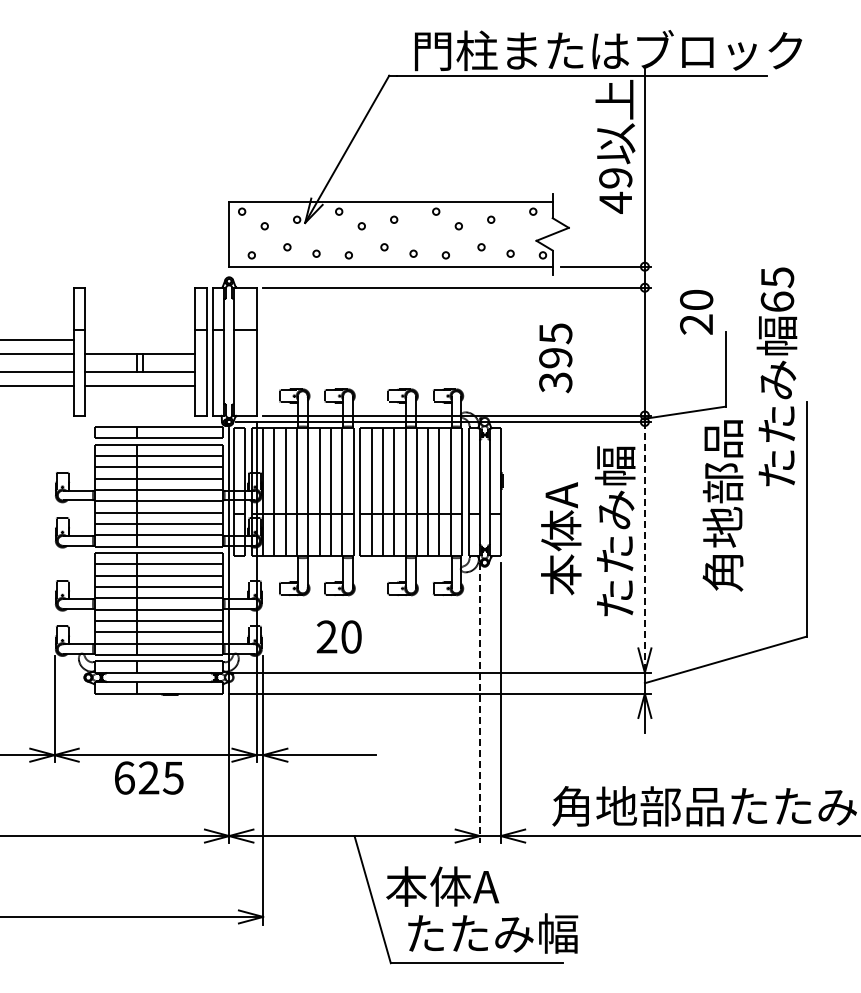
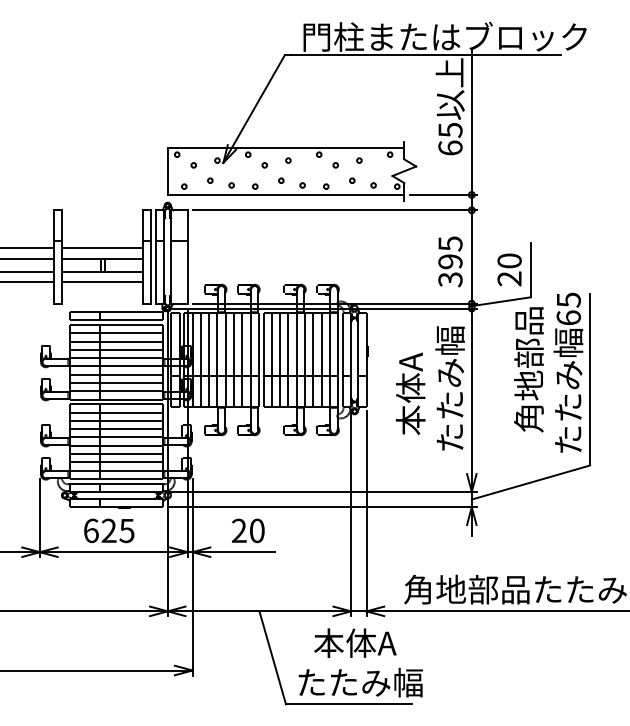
text: (615, 190) -> (450, 139), 49 -> 65
text: (696, 312) -> (509, 270), moved
line: (140, 339) -> (102, 248), added
text: (555, 358) -> (450, 262), moved
text: (776, 376) -> (568, 372), moved
line: (644, 547) -> (471, 400), dashed -> solid
text: (338, 636) -> (247, 530), moved
line: (479, 702) -> (350, 513), dashed -> solid
text: (149, 777) -> (109, 530), moved
text: (442, 886) -> (355, 643), moved

